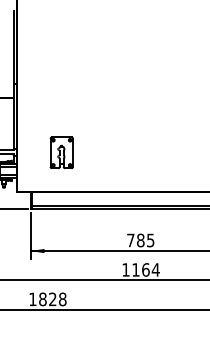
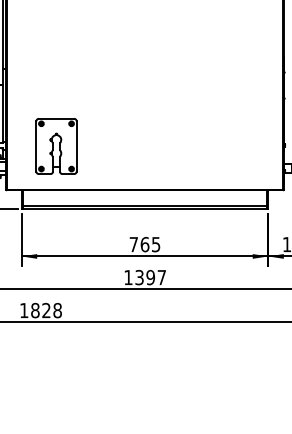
part: (61, 152) -> (56, 146), size x1.6
text: (140, 240) -> (144, 244), 785 -> 765
text: (145, 269) -> (150, 277), 1164 -> 1397

